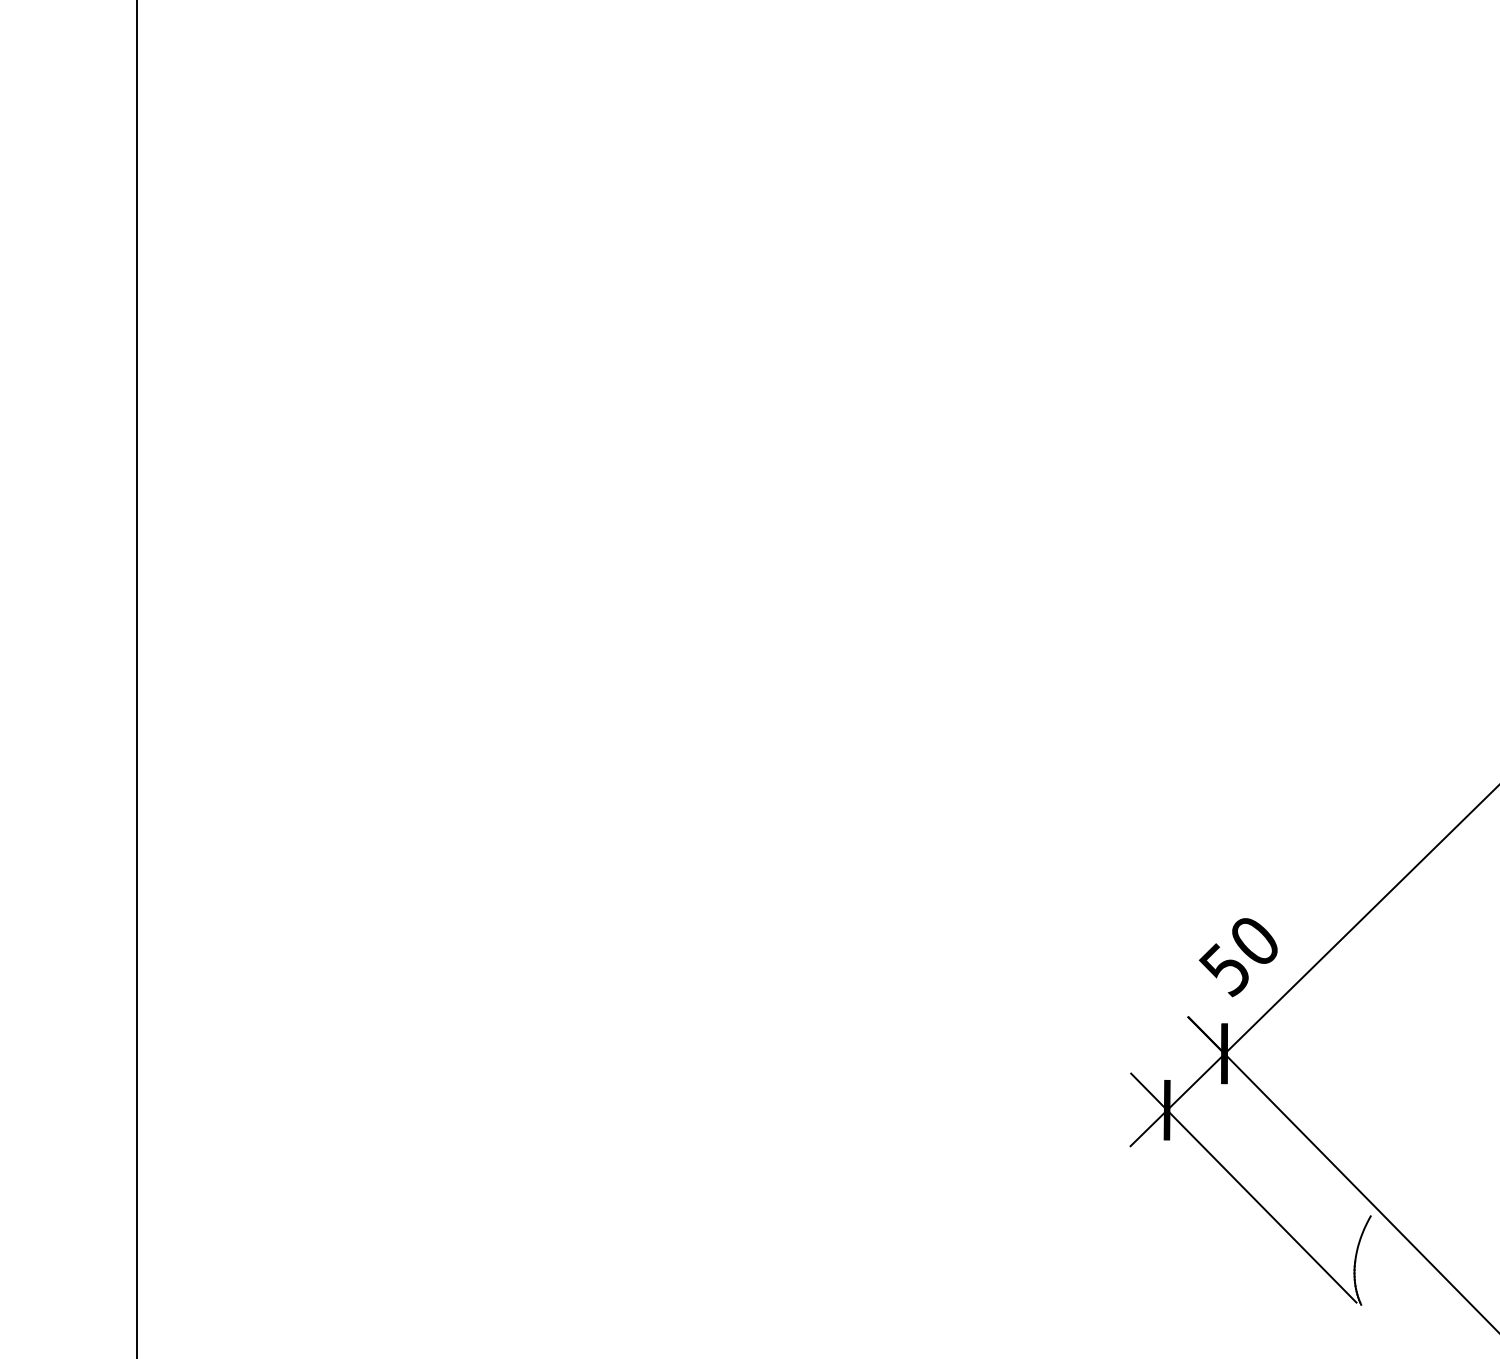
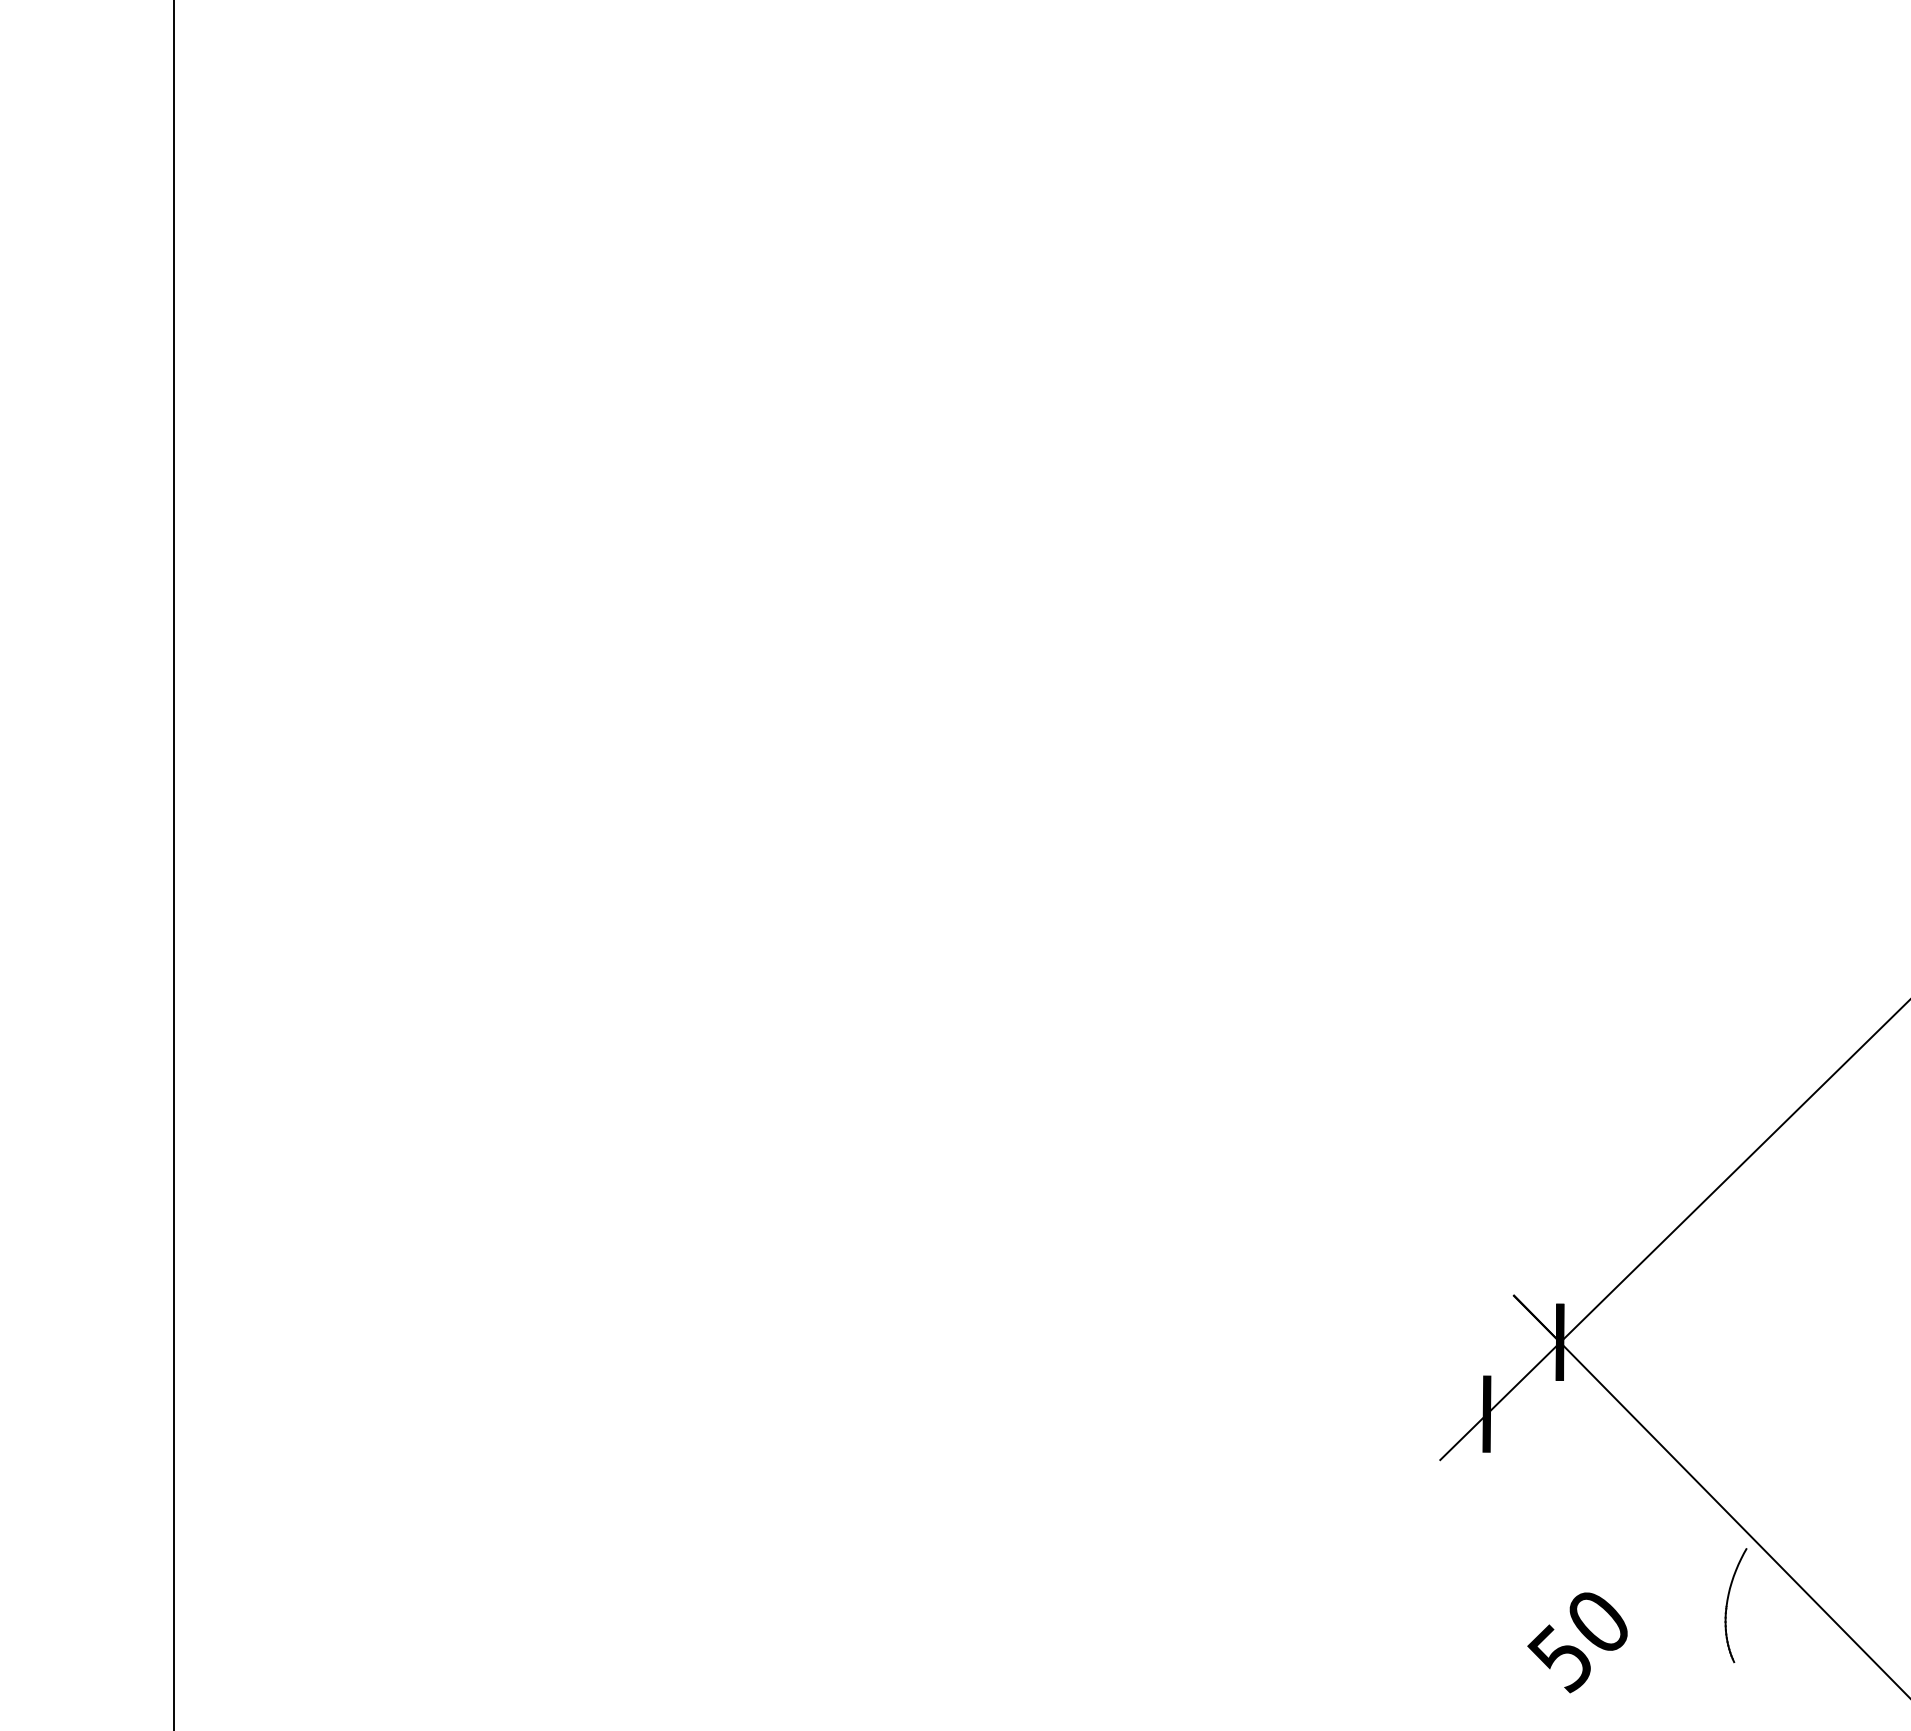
text: (1238, 957) -> (1577, 1642), moved
line: (1243, 1188) -> (1584, 1513), removed

